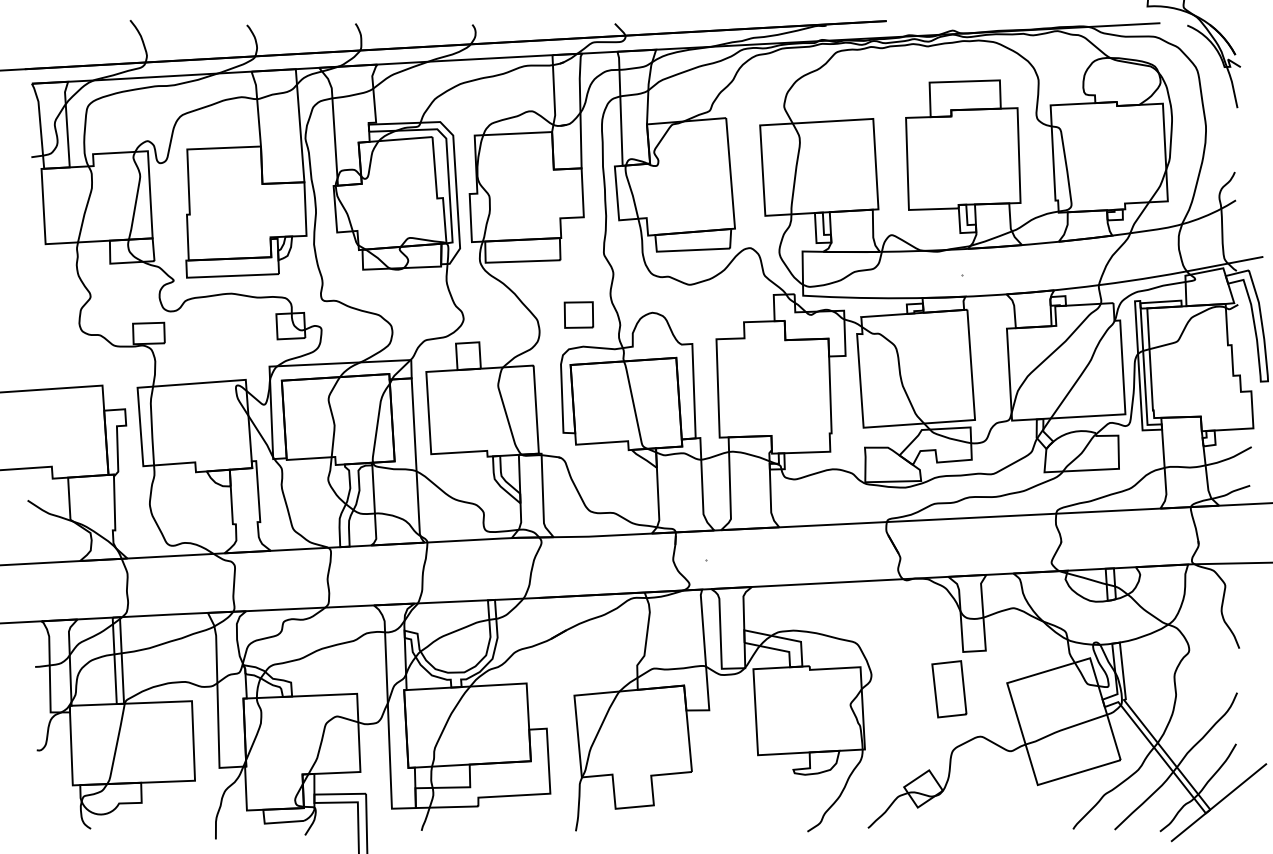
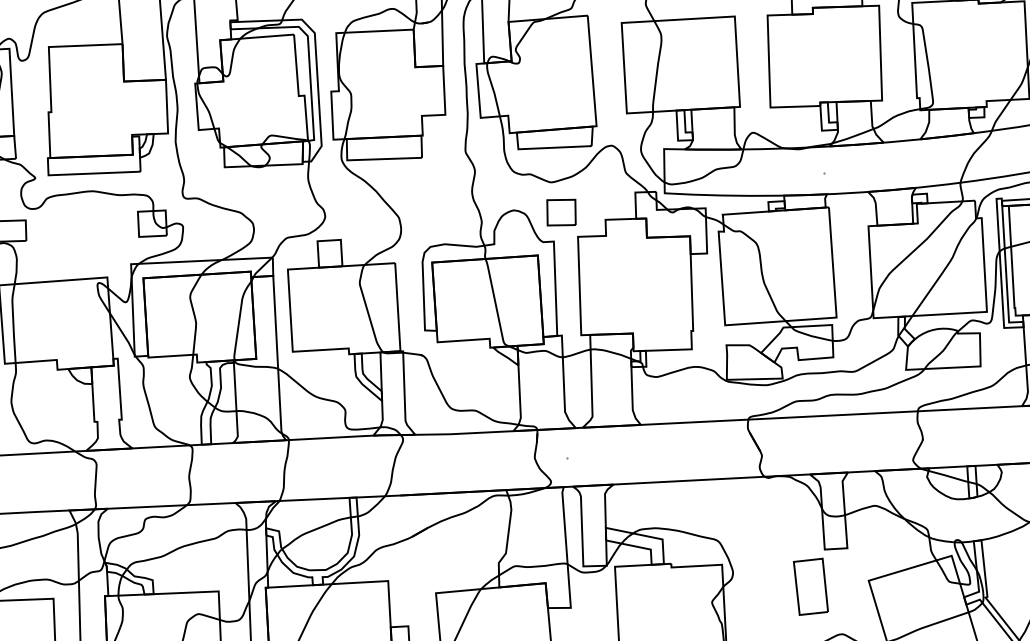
part: (578, 314) -> (561, 212), moved

